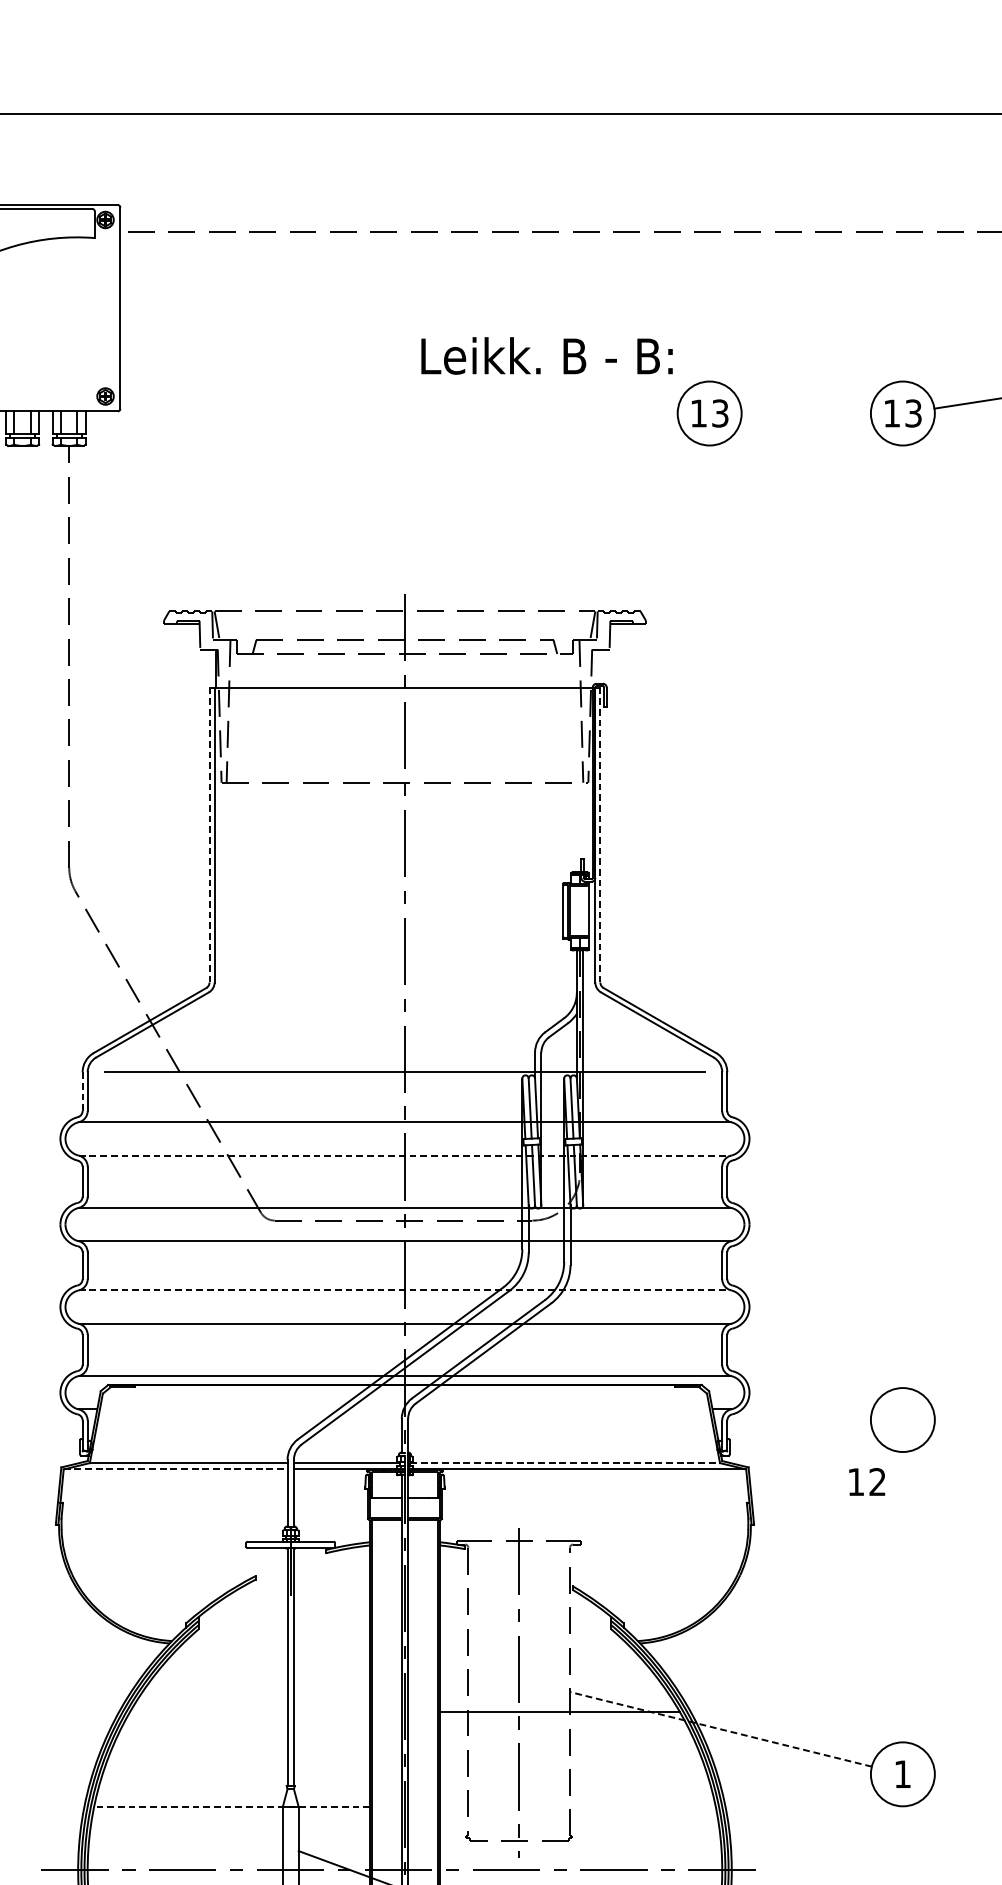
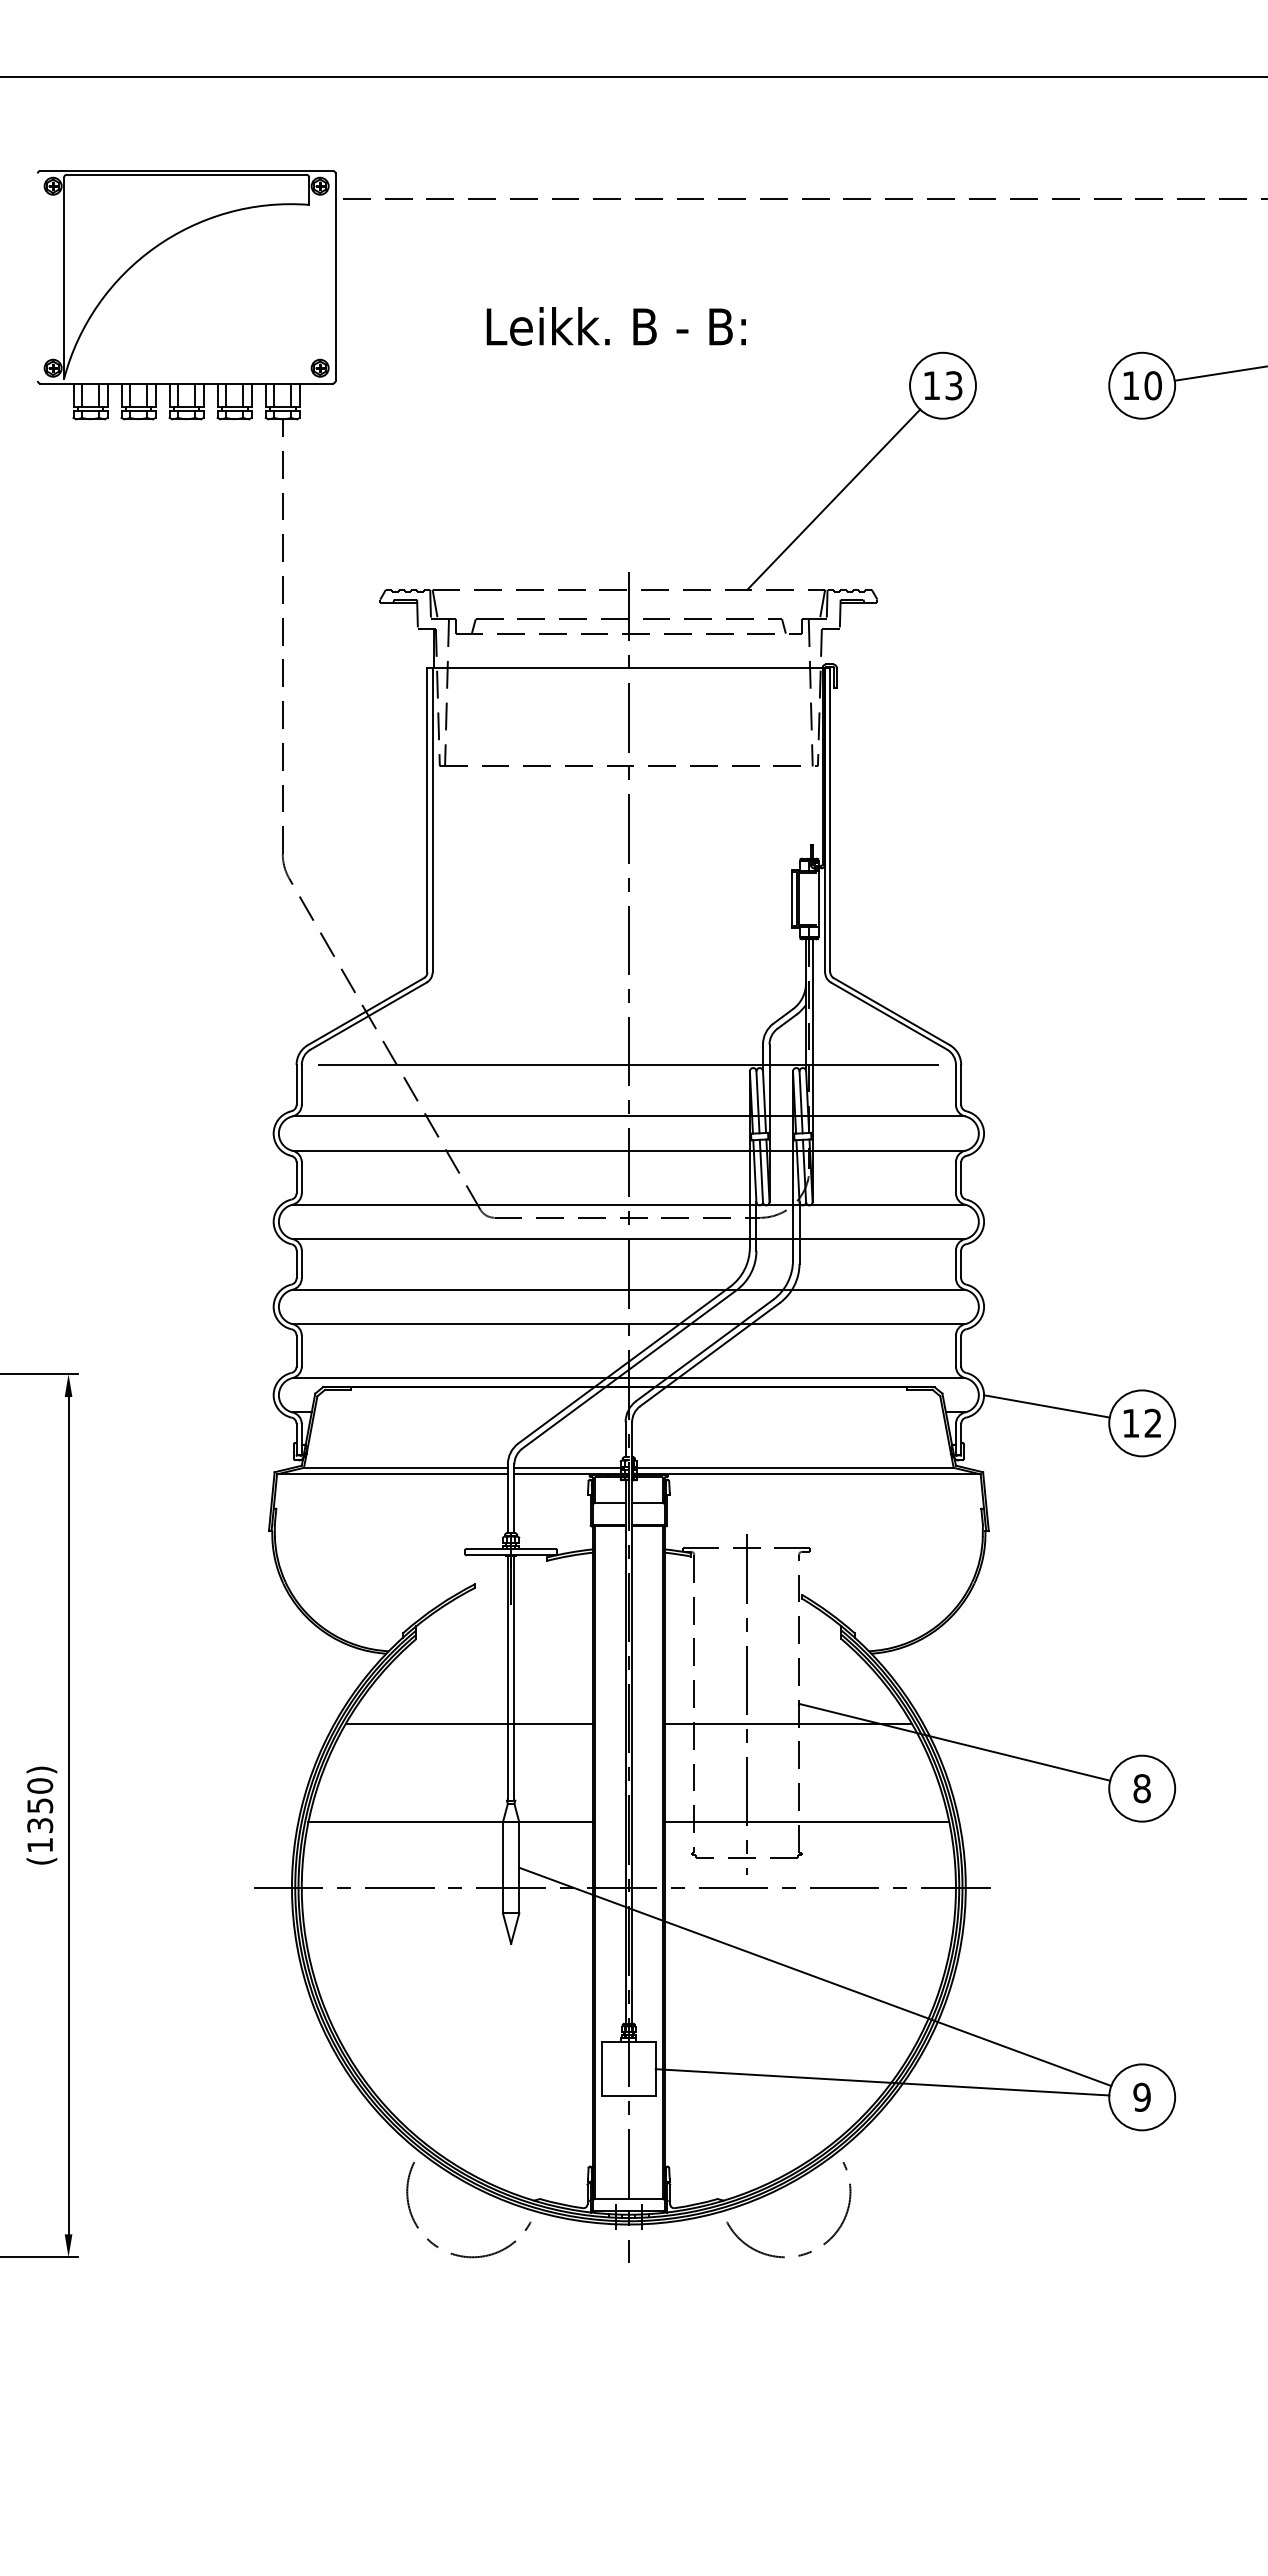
text: (546, 356) -> (615, 326), moved
text: (912, 413) -> (1152, 385), 13 -> 10
line: (603, 523) -> (833, 499), added
line: (209, 835) -> (427, 820), dashed -> solid
line: (600, 835) -> (830, 820), dashed -> solid
line: (82, 1091) -> (296, 1084), dashed -> solid
line: (405, 1155) -> (629, 1150), dashed -> solid
line: (405, 1290) -> (629, 1289), dashed -> solid
line: (810, 1403) -> (1046, 1406), added
line: (564, 1462) -> (793, 1467), dashed -> solid
line: (175, 1469) -> (392, 1474), dashed -> solid
text: (866, 1481) -> (1141, 1422), moved
line: (249, 1712) -> (468, 1724), added
line: (720, 1729) -> (954, 1742), dashed -> solid
text: (902, 1774) -> (1141, 1788), 1 -> 8
line: (231, 1807) -> (450, 1822), dashed -> solid
line: (577, 1807) -> (806, 1822), added

